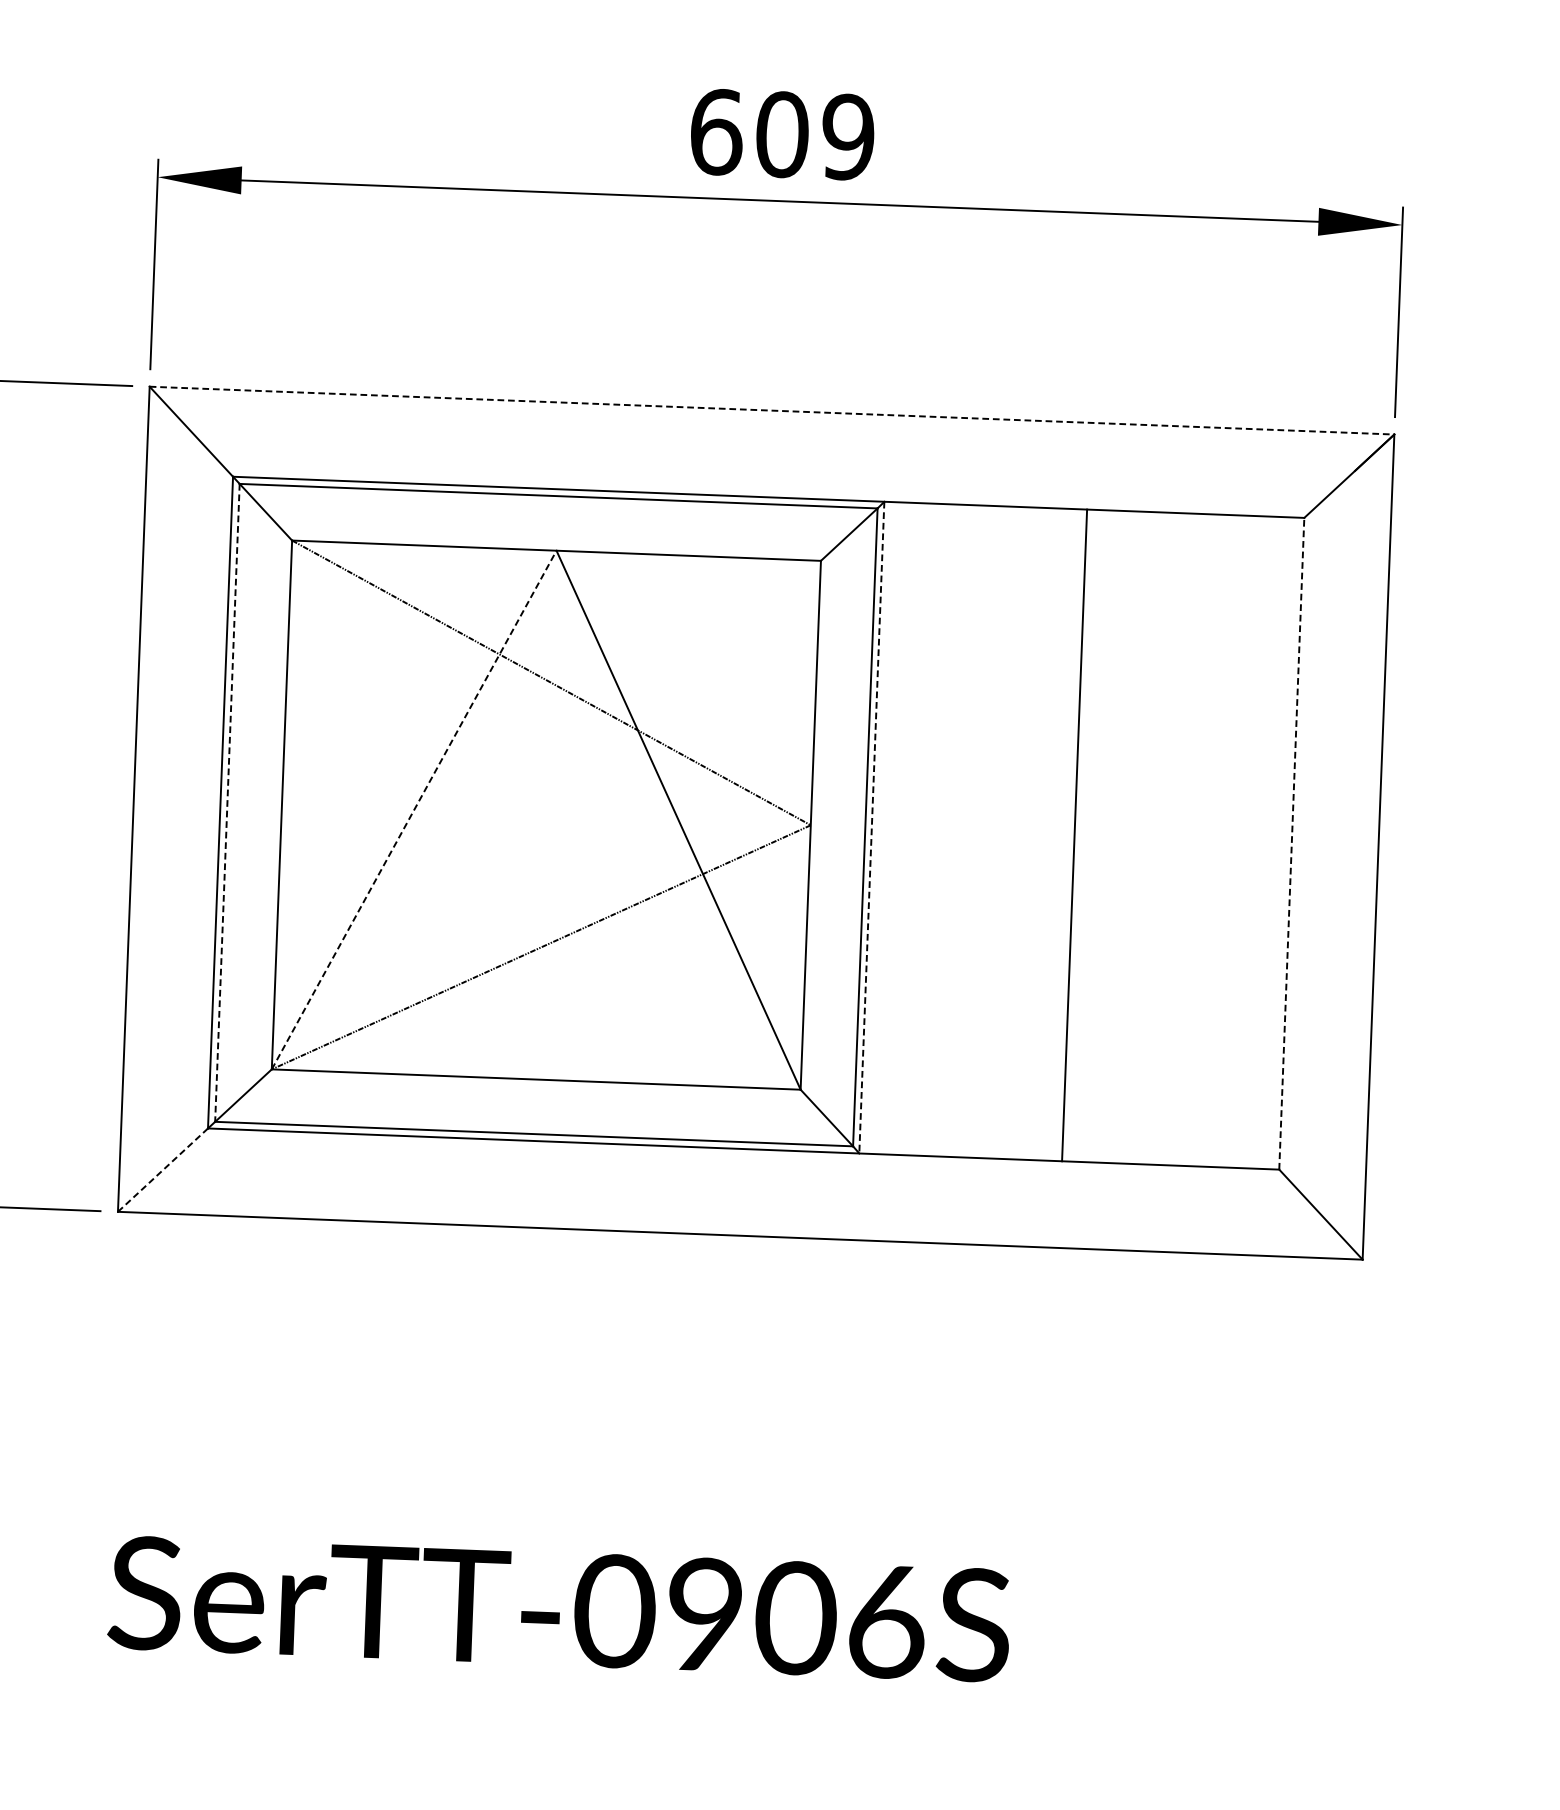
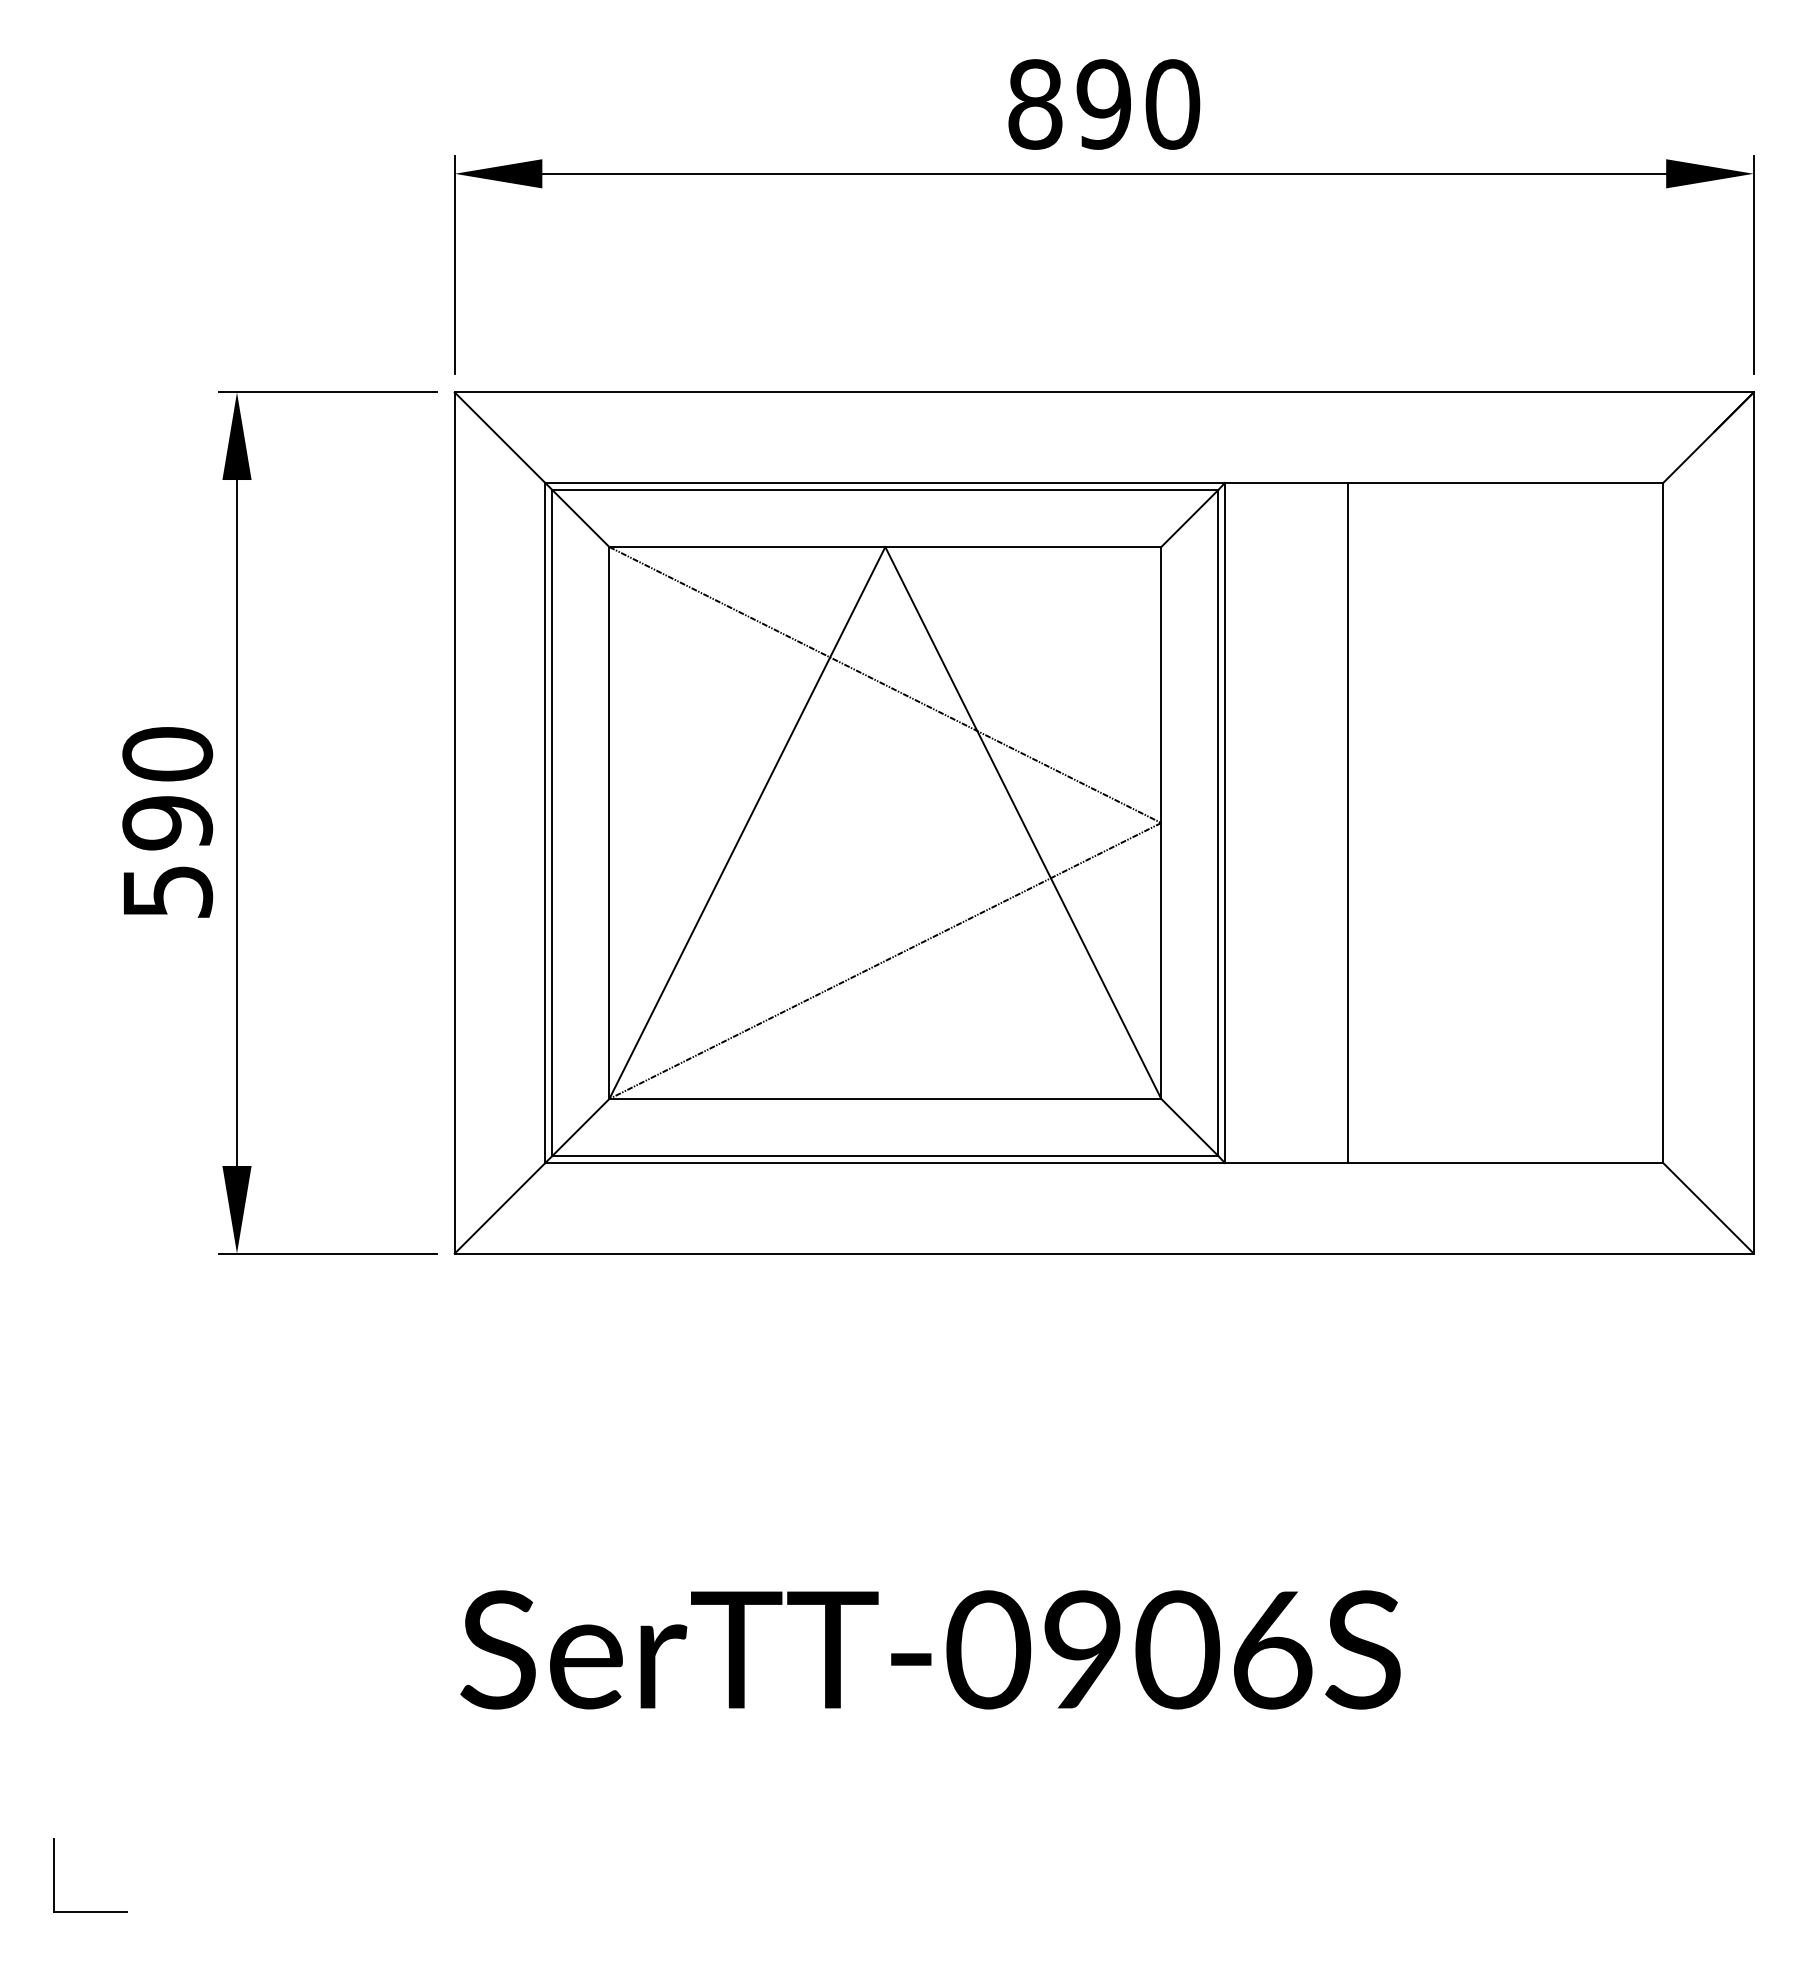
text: (782, 134) -> (1104, 104), 609 -> 890
line: (772, 410) -> (1104, 392), dashed -> solid
line: (227, 803) -> (552, 823), dashed -> solid
line: (414, 810) -> (747, 823), dashed -> solid
line: (871, 828) -> (1224, 823), dashed -> solid
line: (1074, 834) -> (1347, 822), moved
line: (1292, 843) -> (1663, 822), dashed -> solid
line: (163, 1170) -> (500, 1208), dashed -> solid

